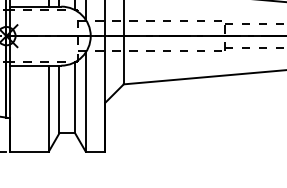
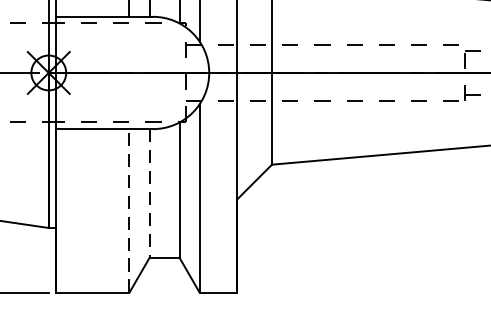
line: (59, 99) -> (149, 193), solid -> dashed
line: (48, 108) -> (128, 210), solid -> dashed

